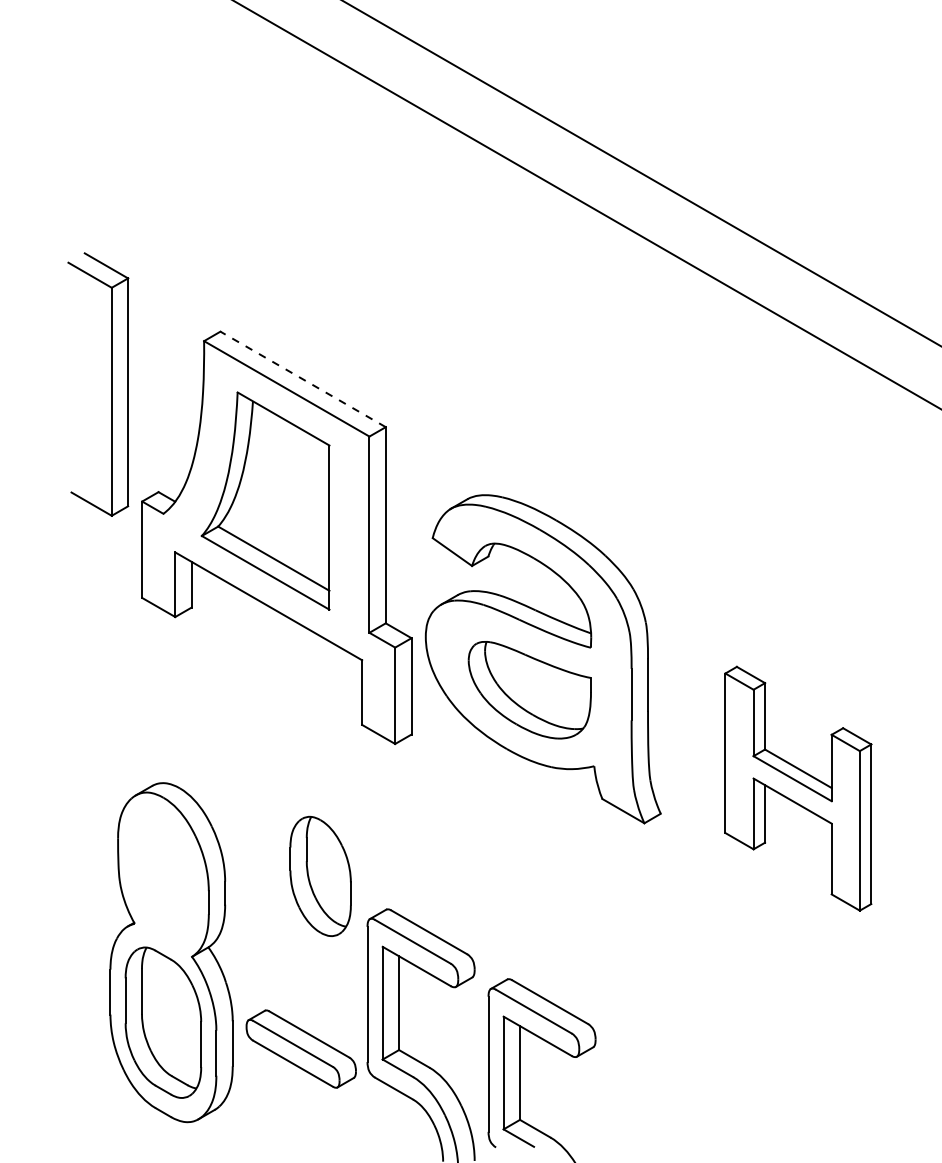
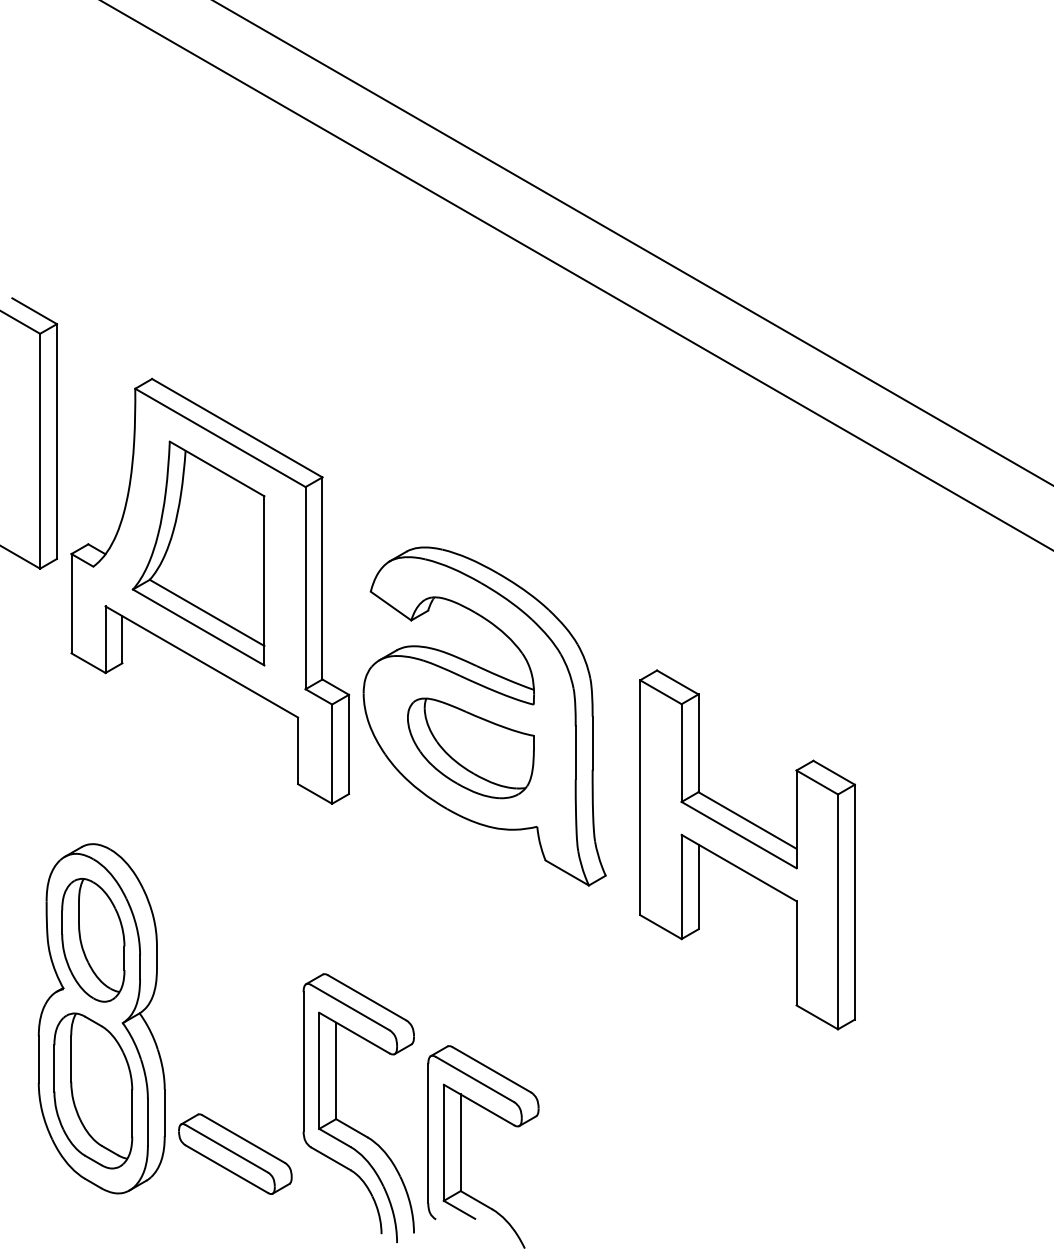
line: (302, 378) -> (236, 427), dashed -> solid
part: (798, 788) -> (747, 849), size x1.43
part: (320, 876) -> (93, 940), moved
part: (301, 1048) -> (235, 1153), moved

